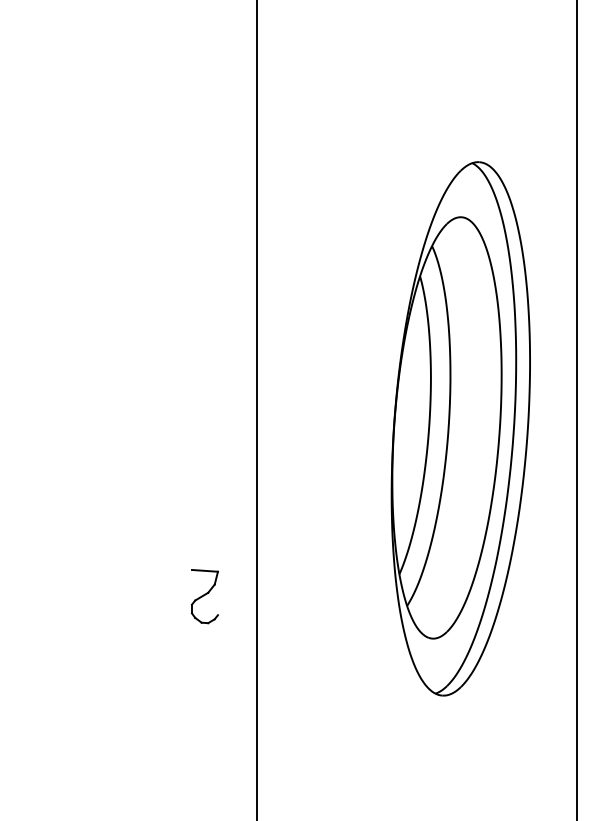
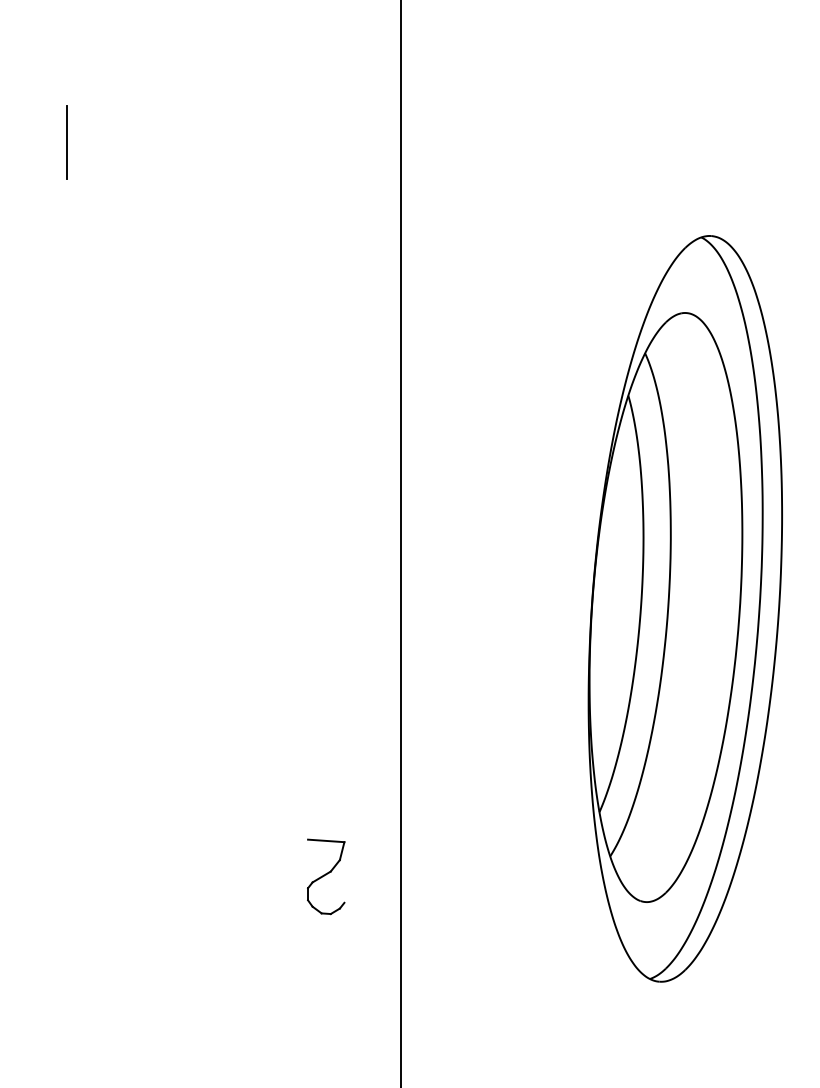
line: (18, 95) -> (66, 142), added
part: (204, 596) -> (325, 876), moved

